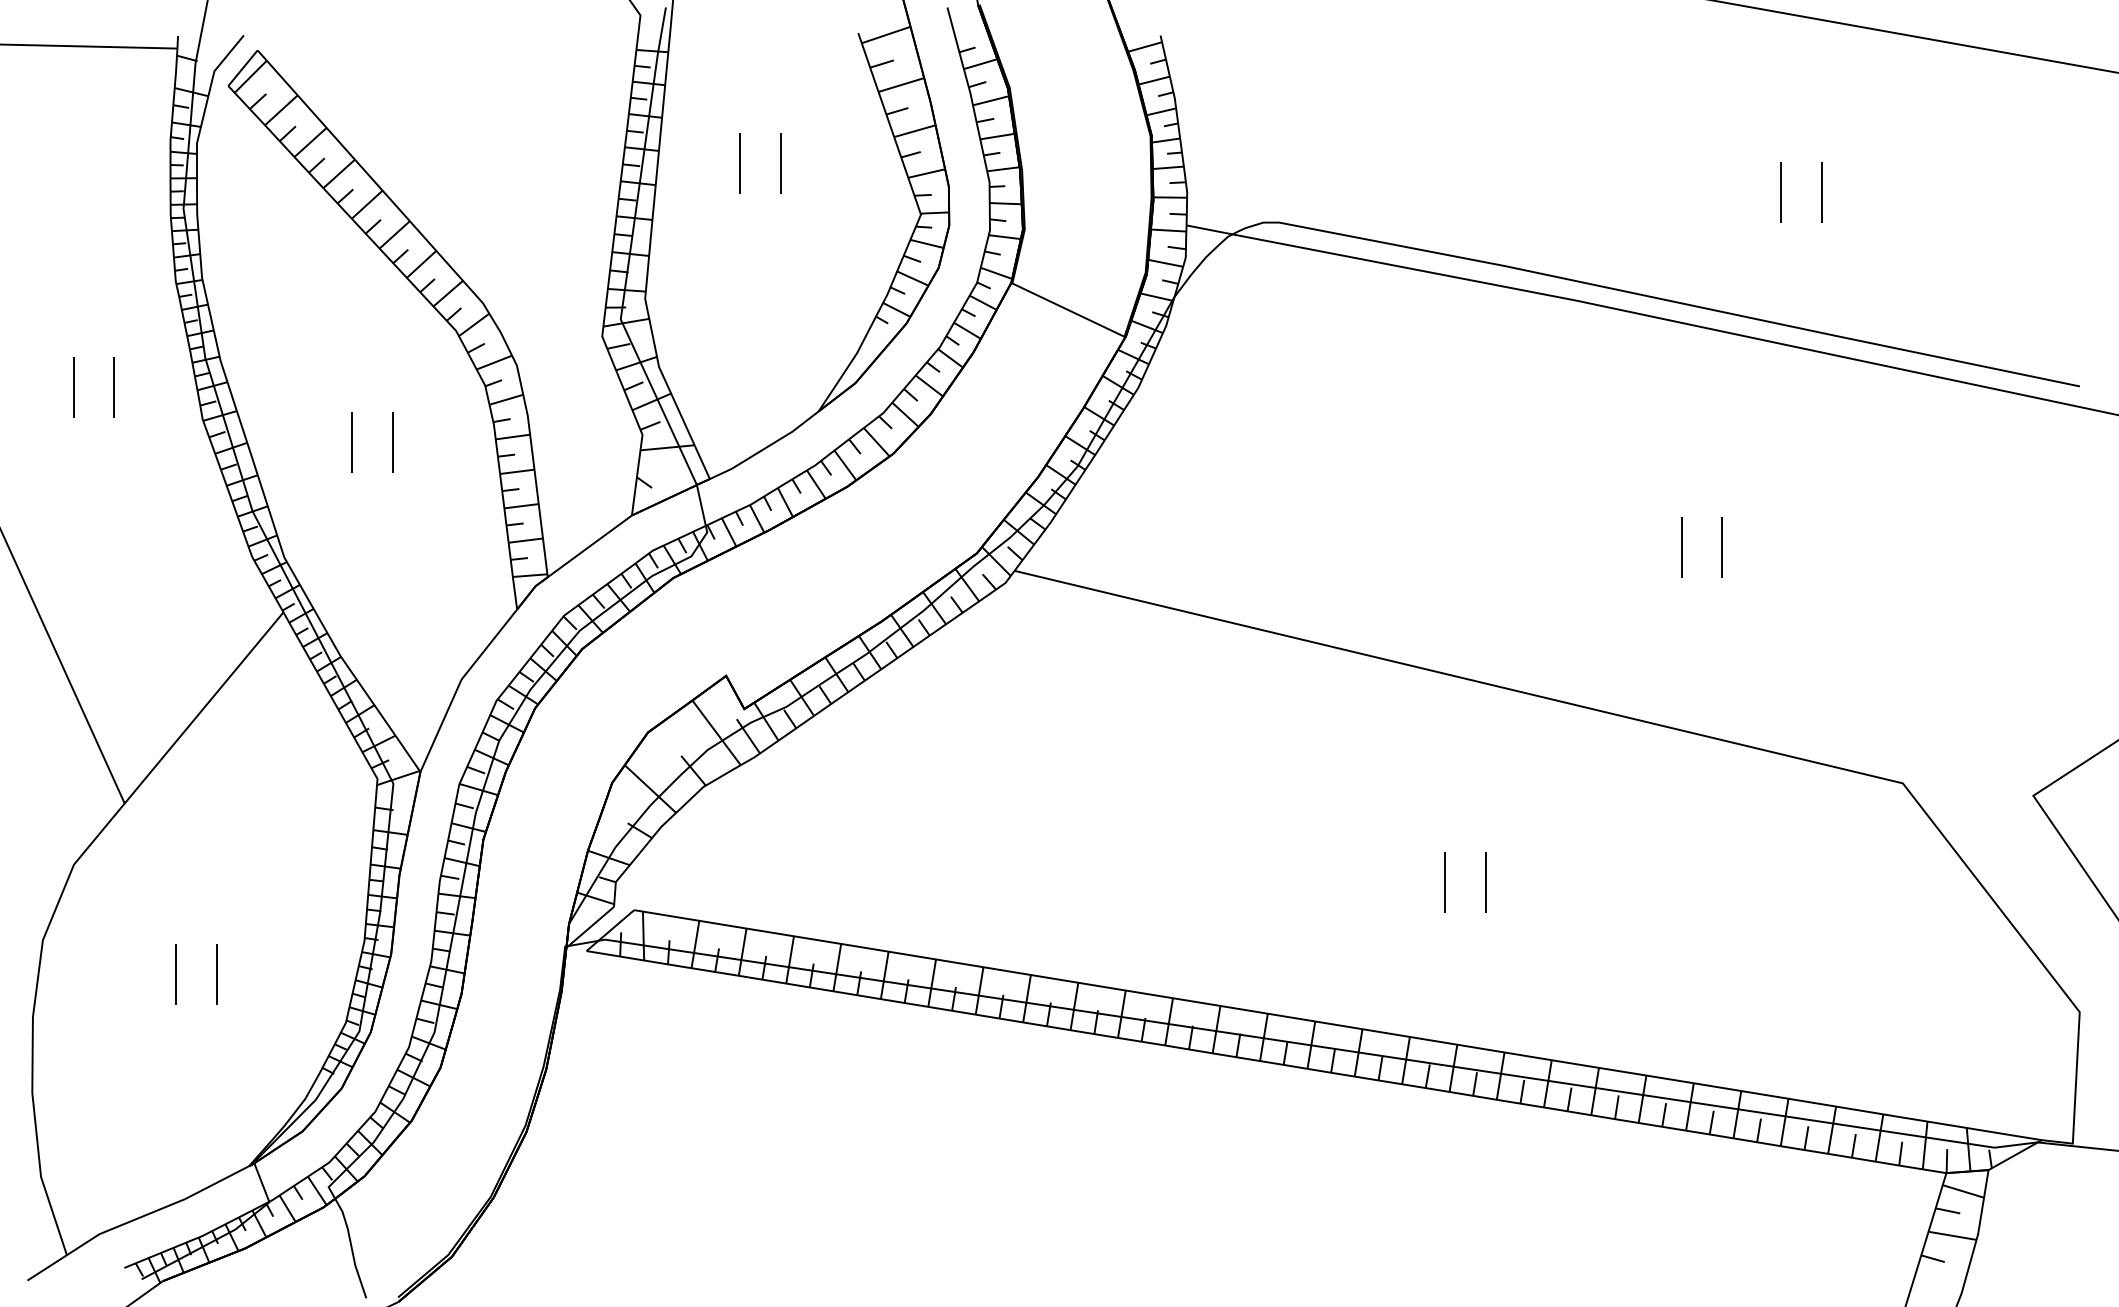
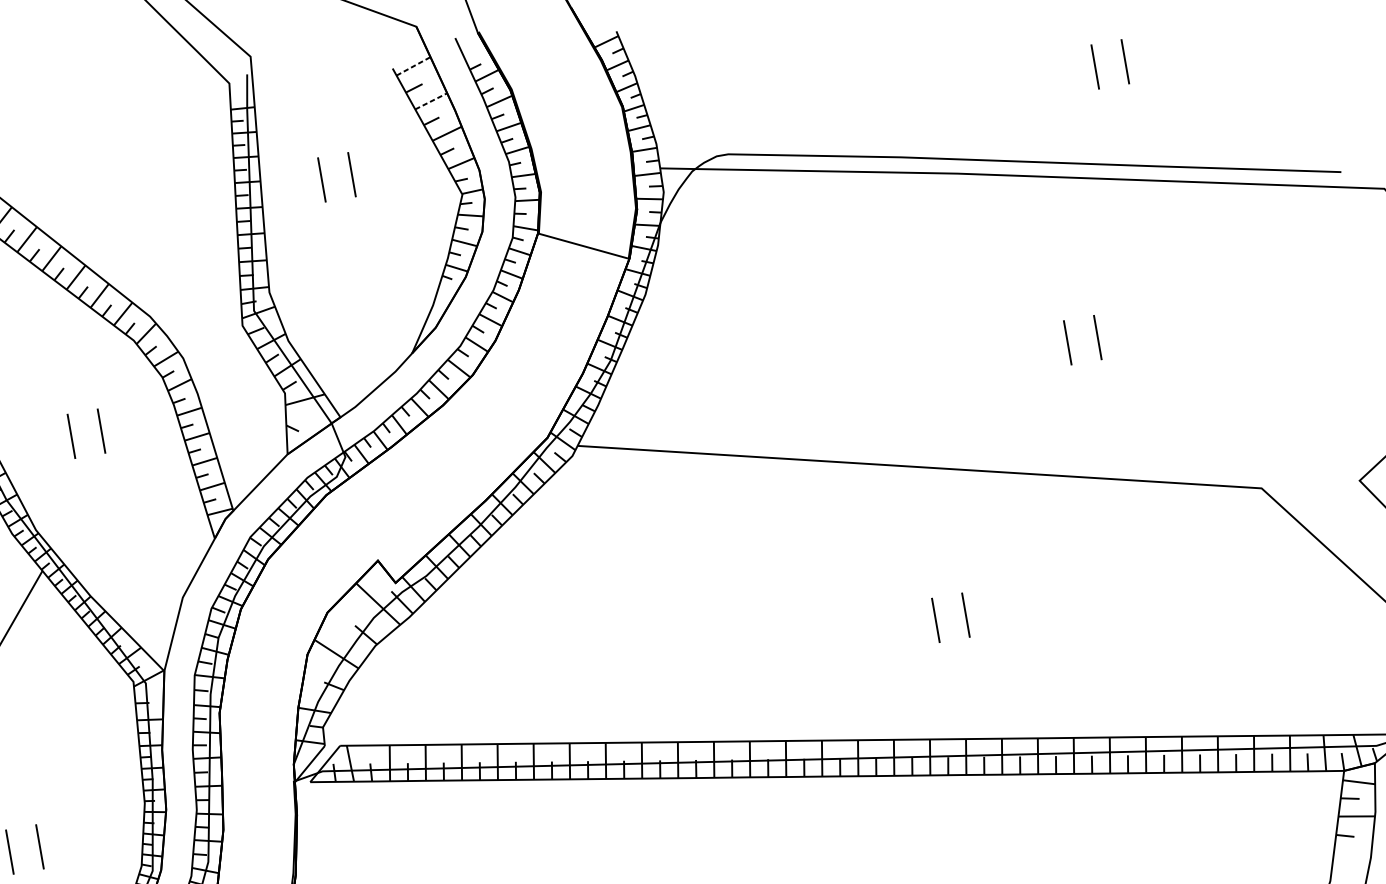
line: (886, 35) -> (413, 66), solid -> dashed
line: (901, 85) -> (431, 101), solid -> dashed

